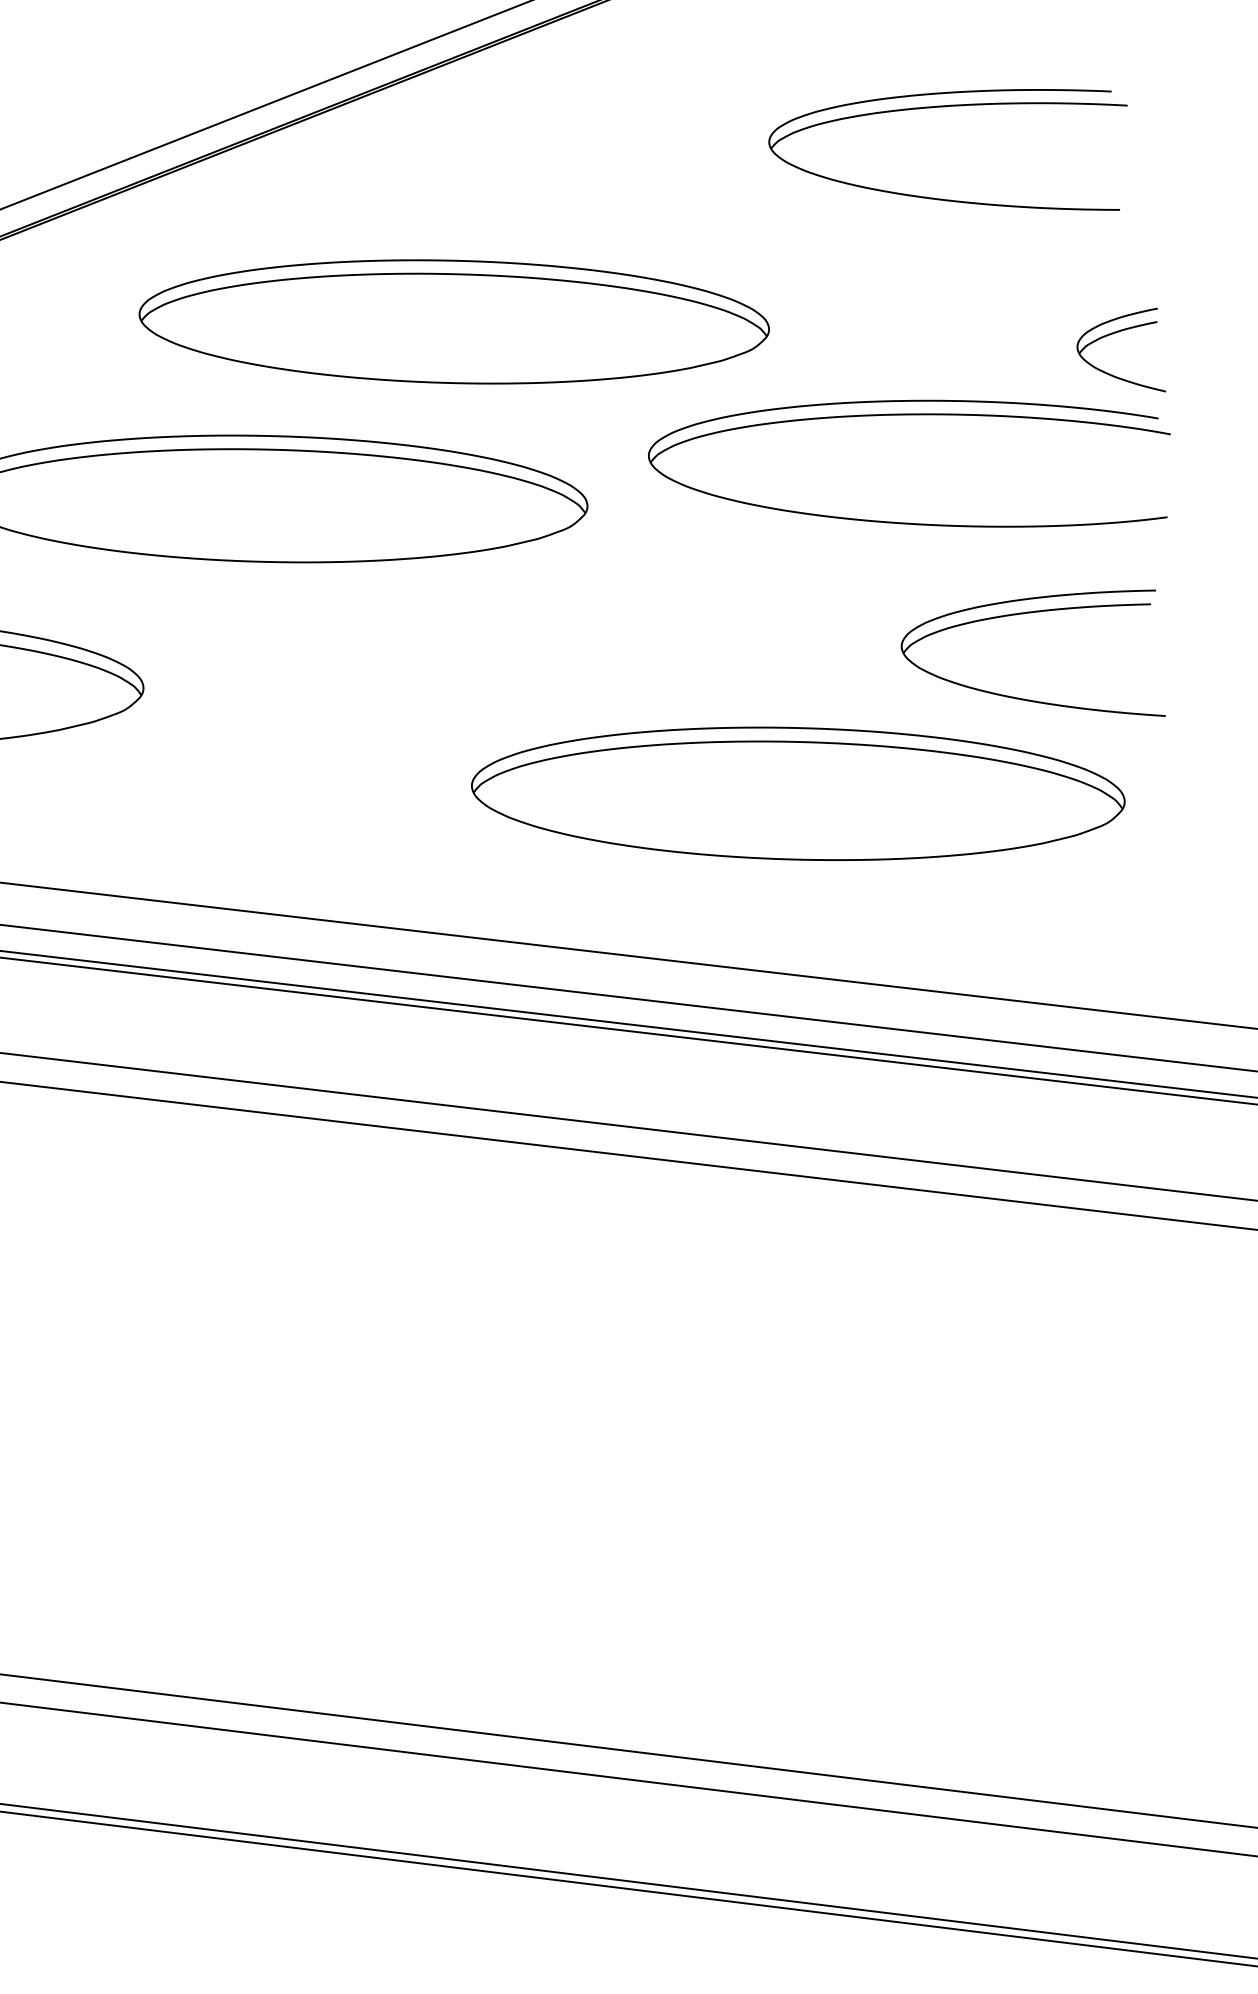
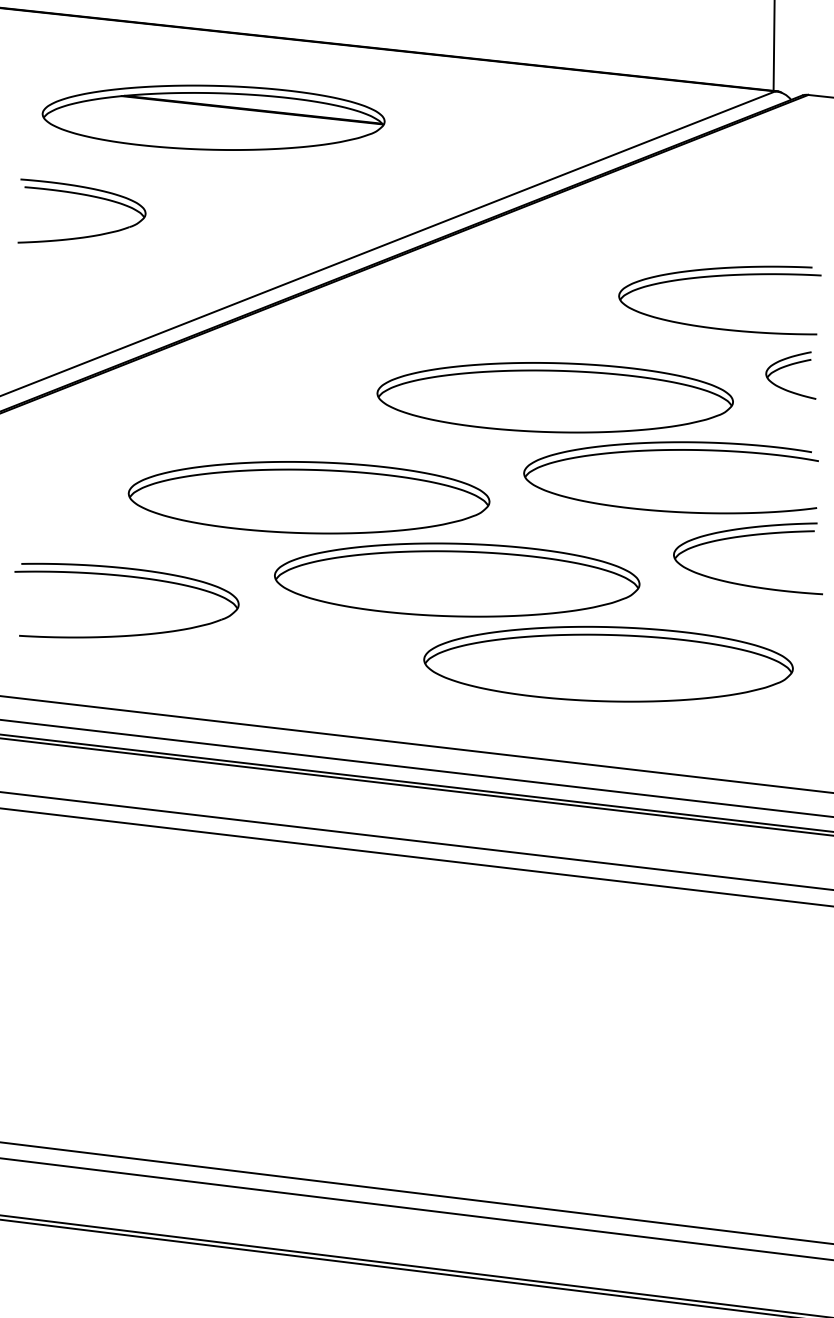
part: (938, 109) -> (714, 277), moved
part: (452, 321) -> (554, 397), moved
part: (1116, 333) -> (788, 366), moved
part: (1024, 615) -> (743, 537), moved
part: (530, 643) -> (457, 579), added

